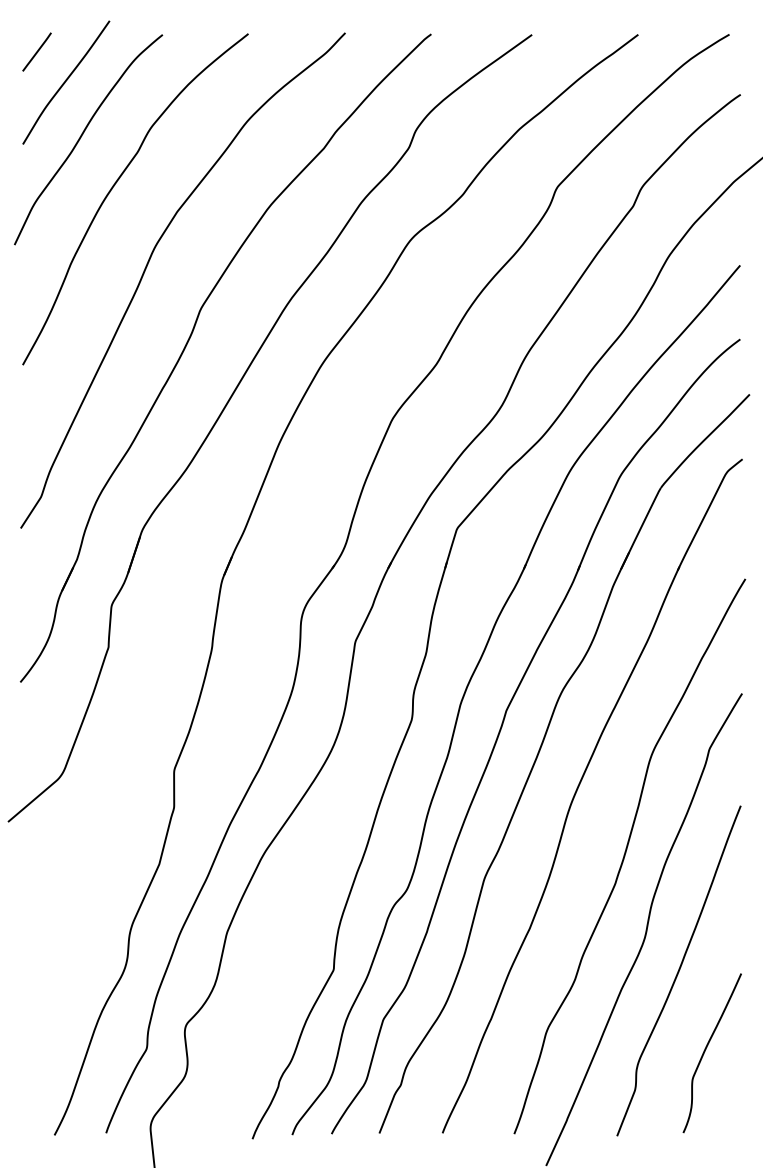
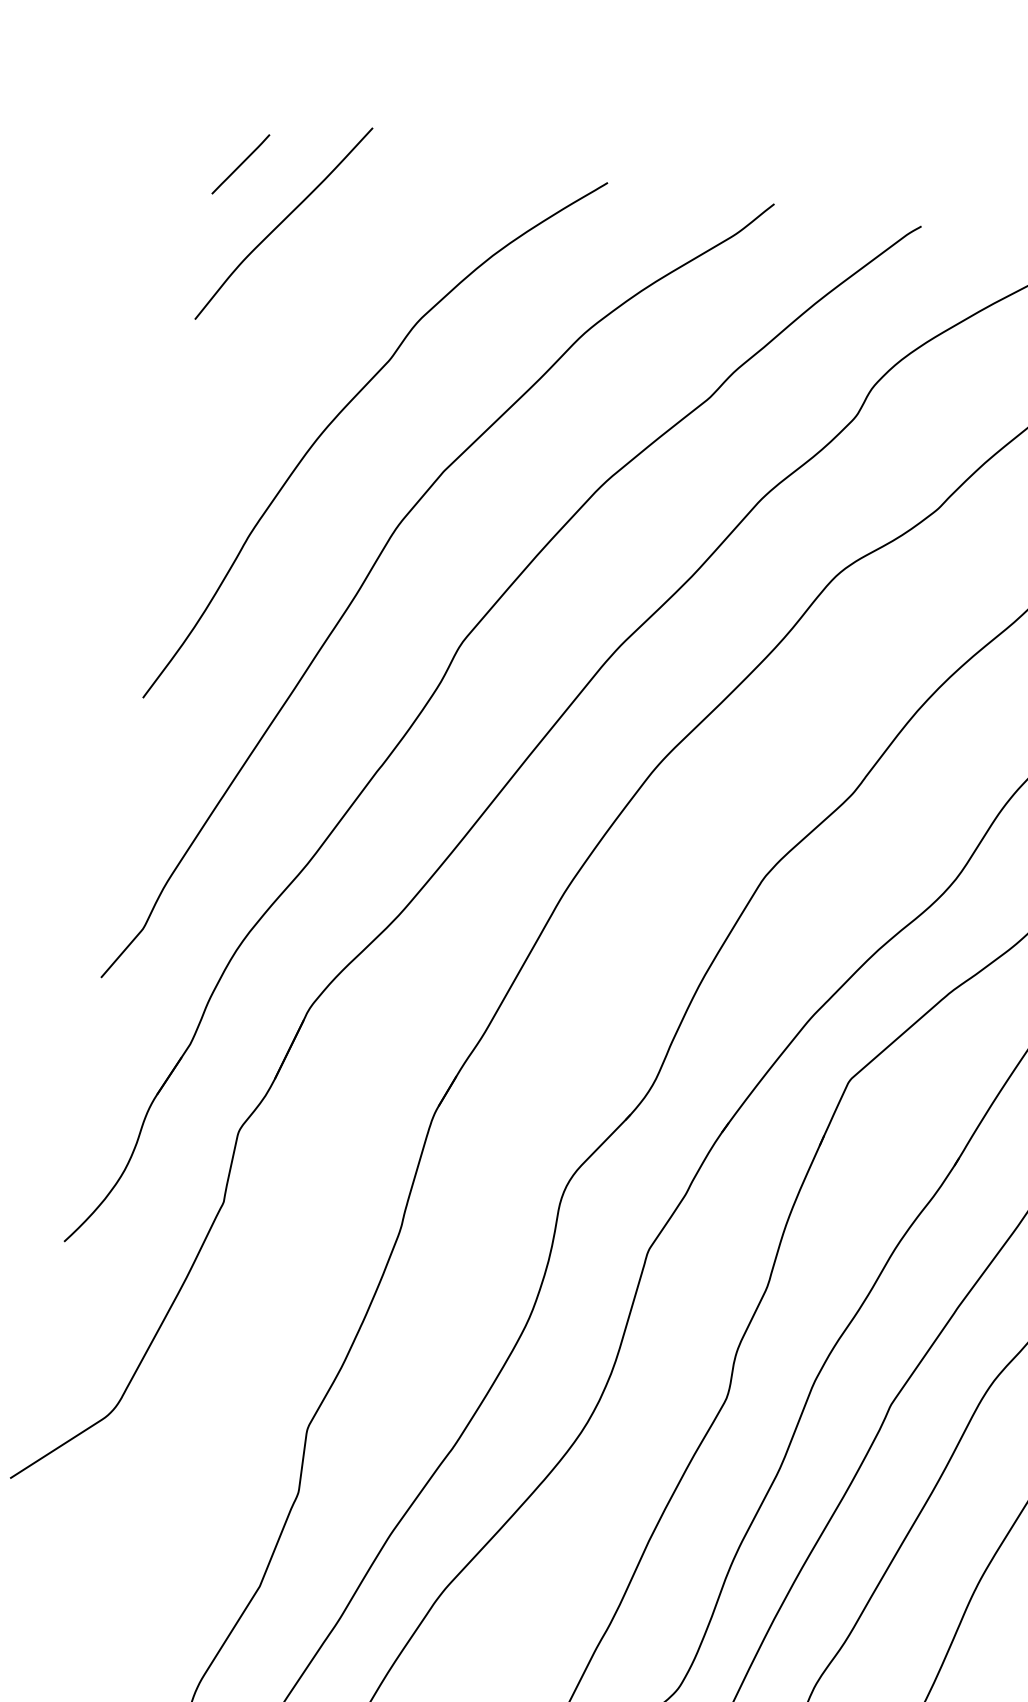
curve: (82, 136) -> (299, 319), removed

